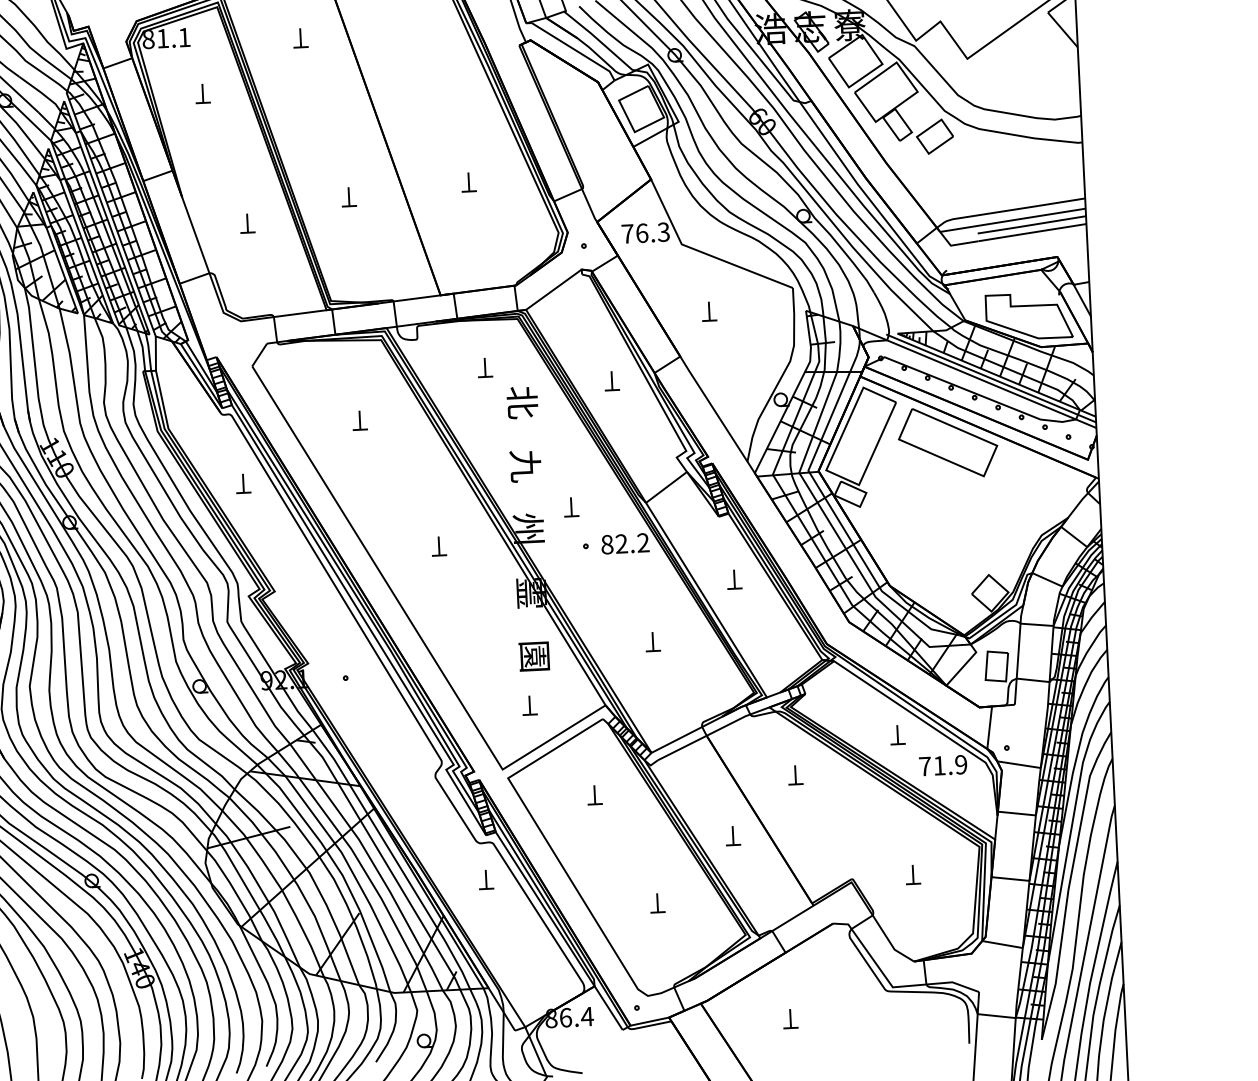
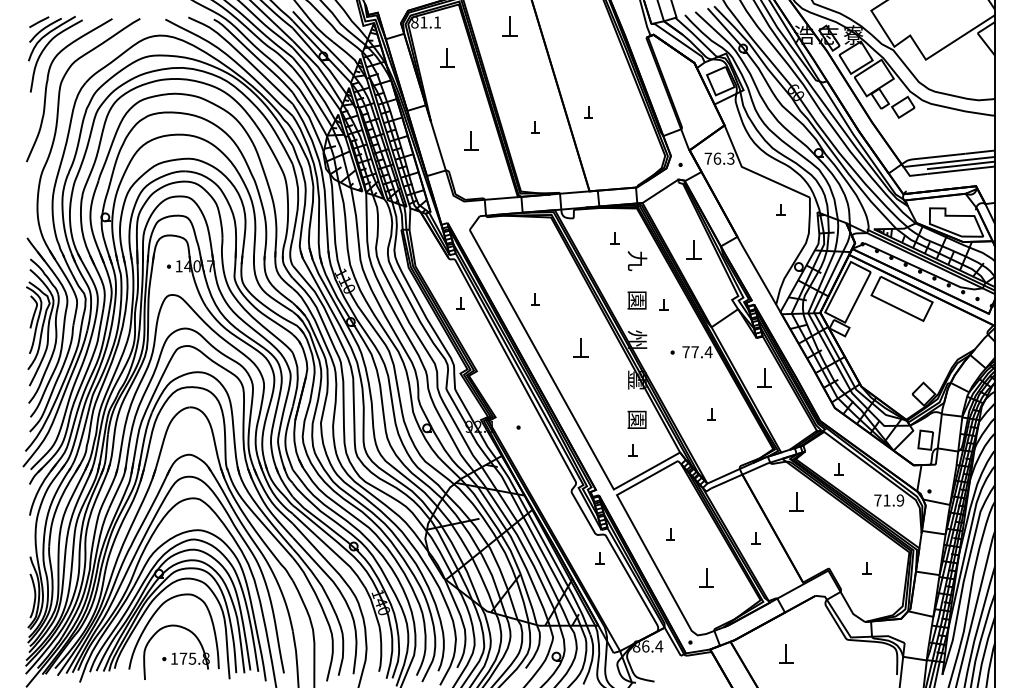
part: (299, 38) -> (509, 26), size x1.6
part: (201, 94) -> (446, 58), size x1.6
part: (468, 182) -> (588, 112), moved
part: (246, 223) -> (470, 140), size x1.6
part: (708, 311) -> (780, 209), moved
part: (611, 381) -> (693, 250), size x1.6
text: (522, 402) -> (637, 260), 北 -> 九
part: (360, 421) -> (535, 299), moved
text: (525, 465) -> (637, 300), 九 -> 園
part: (570, 506) -> (663, 304), moved
text: (625, 544) -> (697, 352), 82.2 -> 77.4
part: (438, 547) -> (580, 348), size x1.6
part: (734, 580) -> (764, 378), size x1.6
part: (897, 735) -> (838, 469), moved
part: (795, 776) -> (796, 502), size x1.6
part: (594, 795) -> (670, 534), moved
part: (657, 902) -> (706, 577), size x1.6
part: (789, 1019) -> (785, 654), size x1.6

